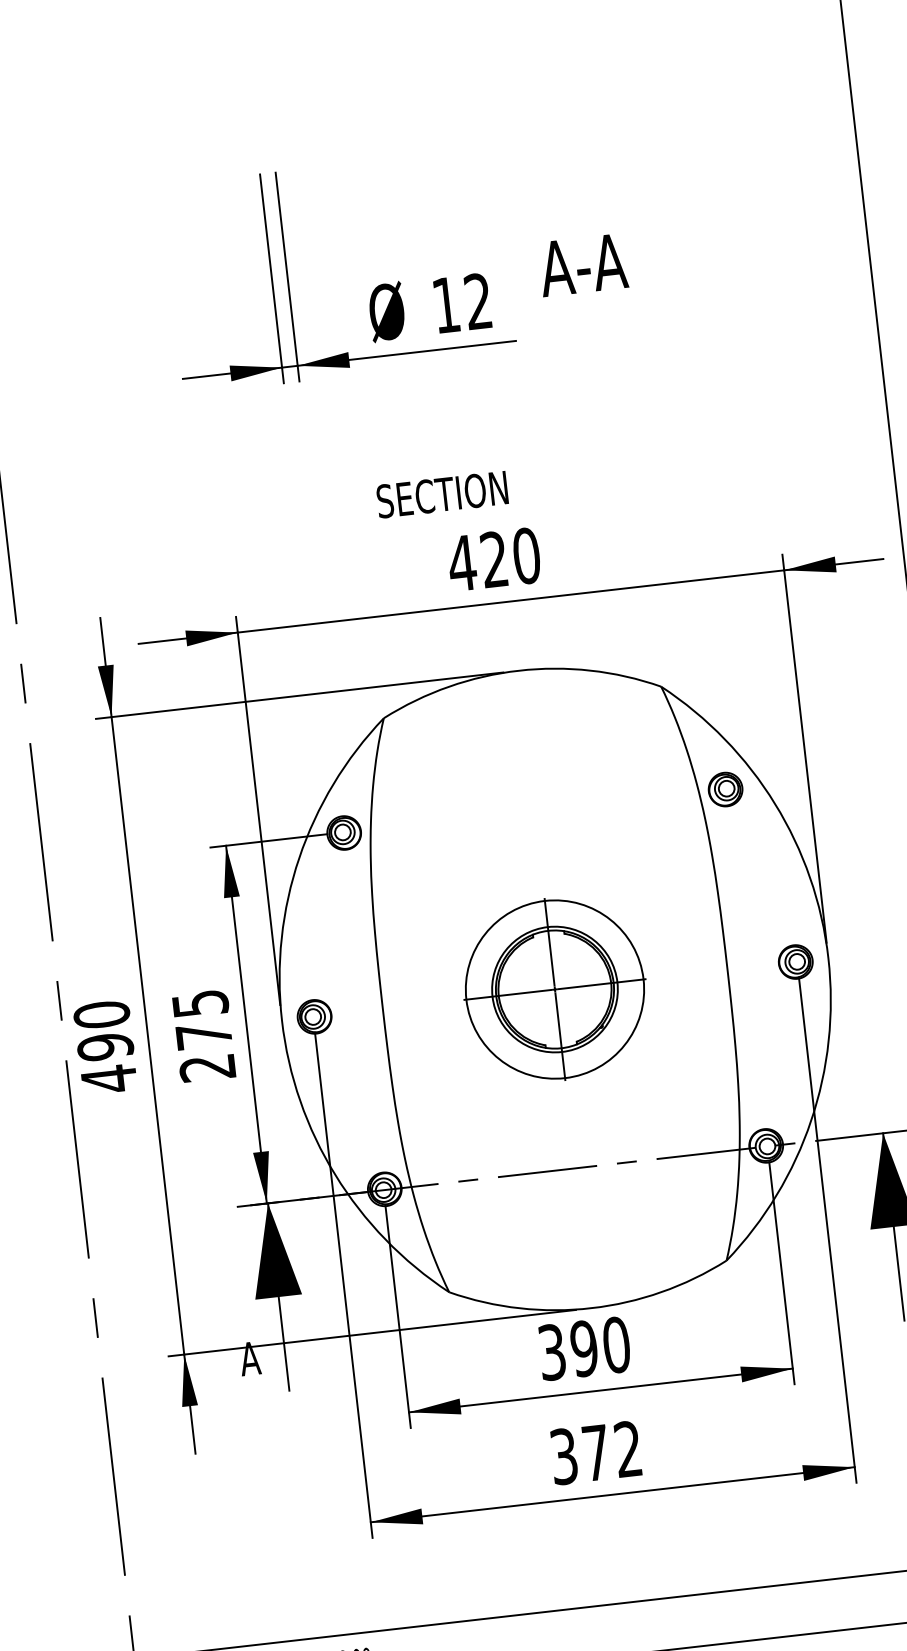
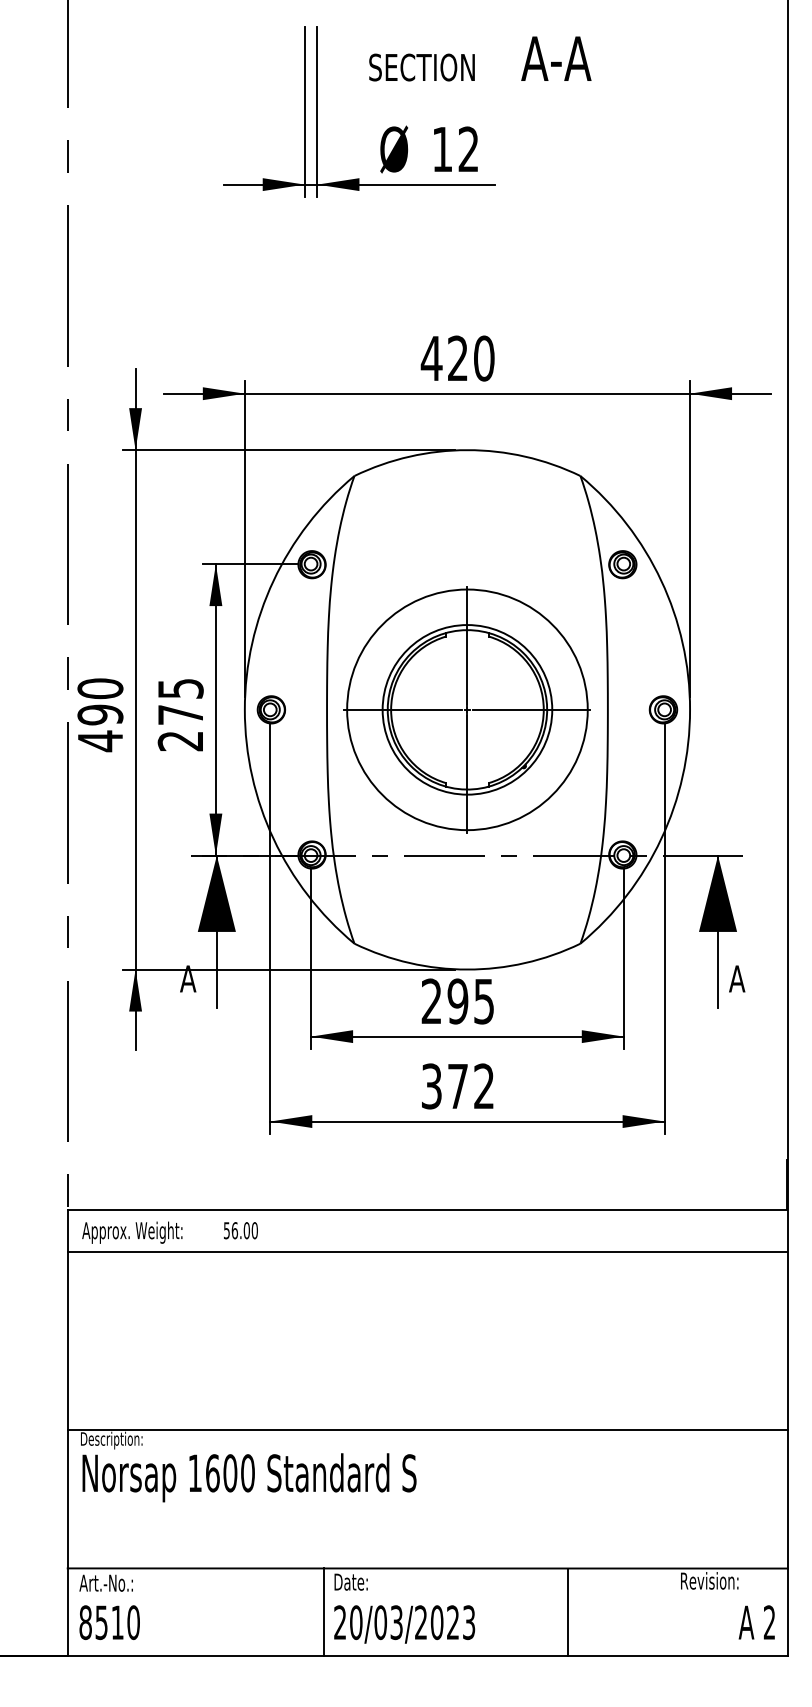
text: (583, 264) -> (556, 58), moved
text: (441, 494) -> (421, 67), moved
part: (553, 989) -> (466, 709), size x1.67
text: (583, 1348) -> (457, 1001), 390 -> 295

